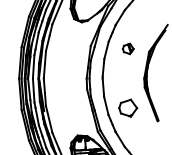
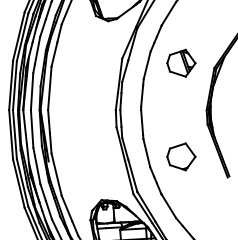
part: (128, 48) -> (181, 62), size x1.67

